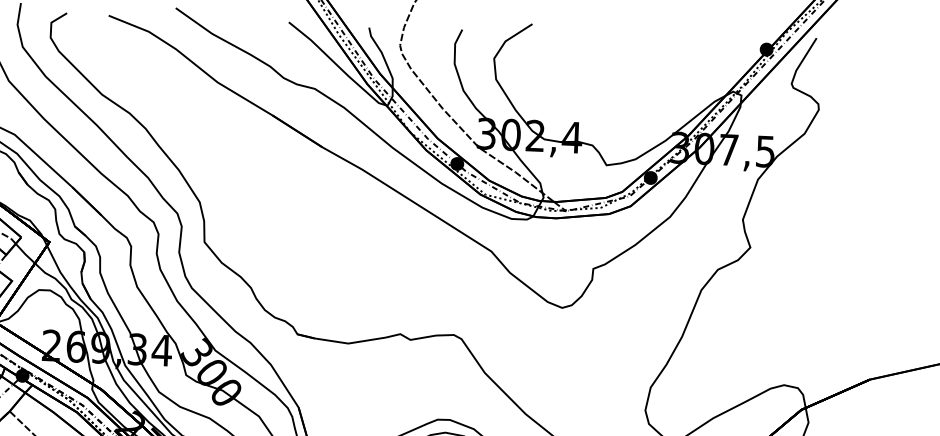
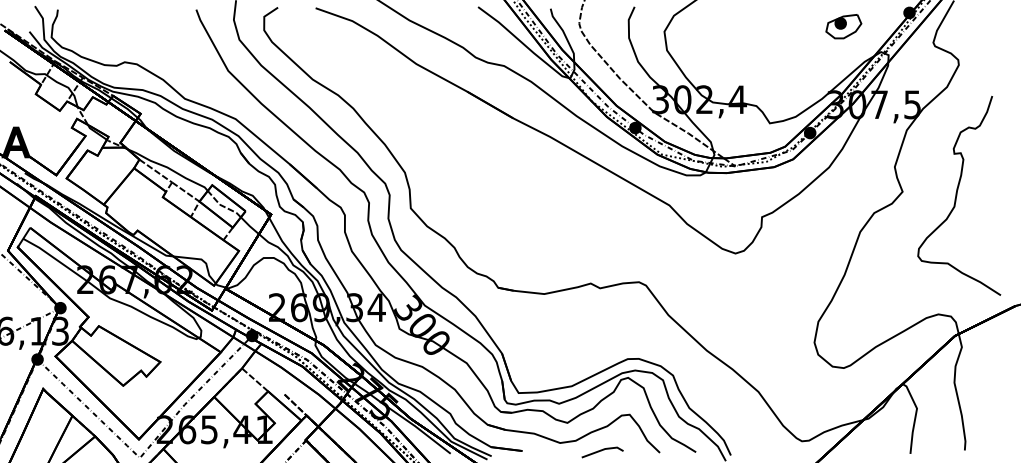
part: (692, 61) -> (843, 26), added
curve: (811, 254) -> (957, 195), added

